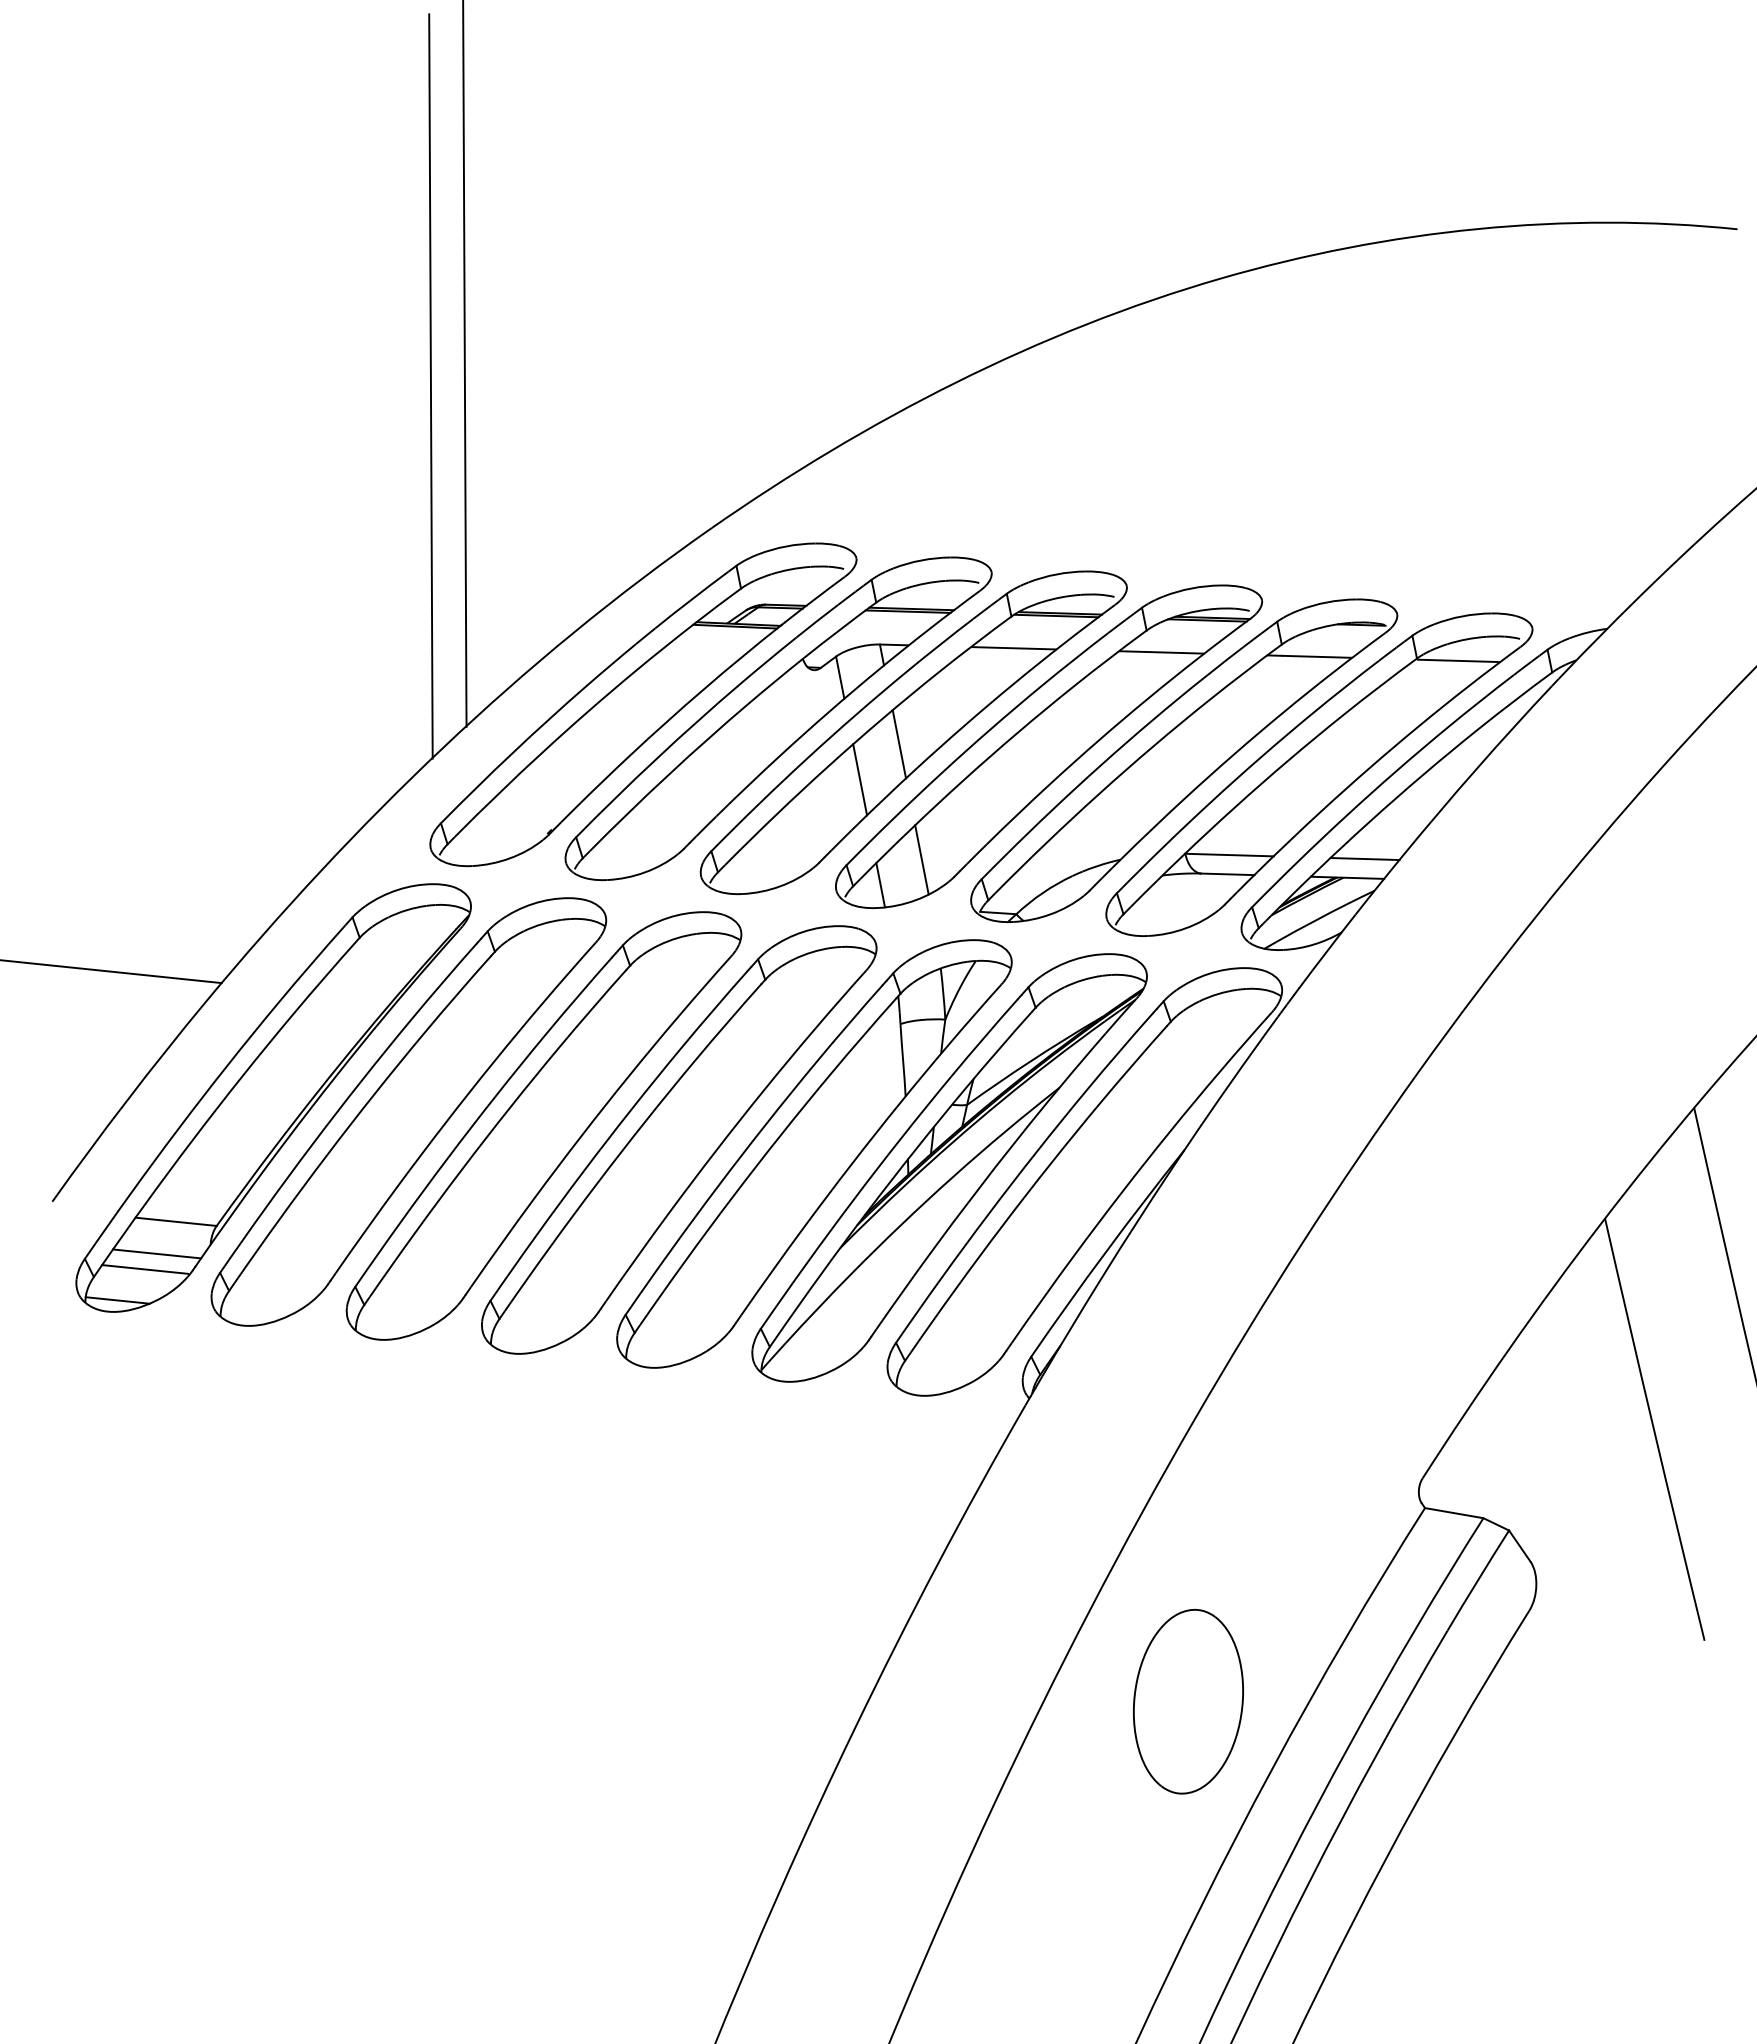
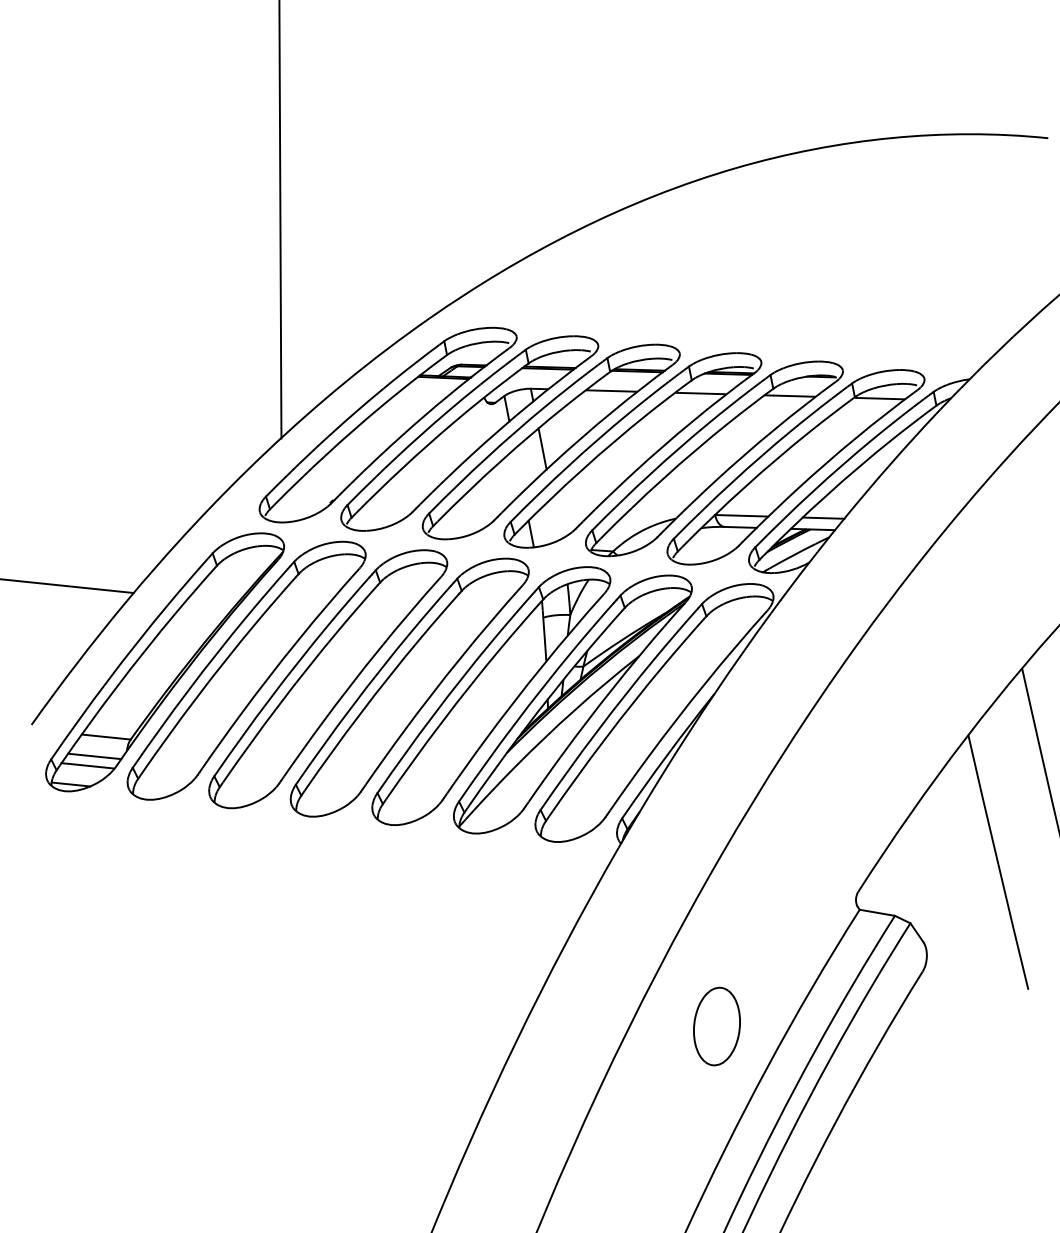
line: (430, 385) -> (259, 232), removed
line: (859, 778) -> (518, 469), removed
line: (922, 859) -> (556, 518), removed
part: (1187, 1701) -> (716, 1026), size x0.7

